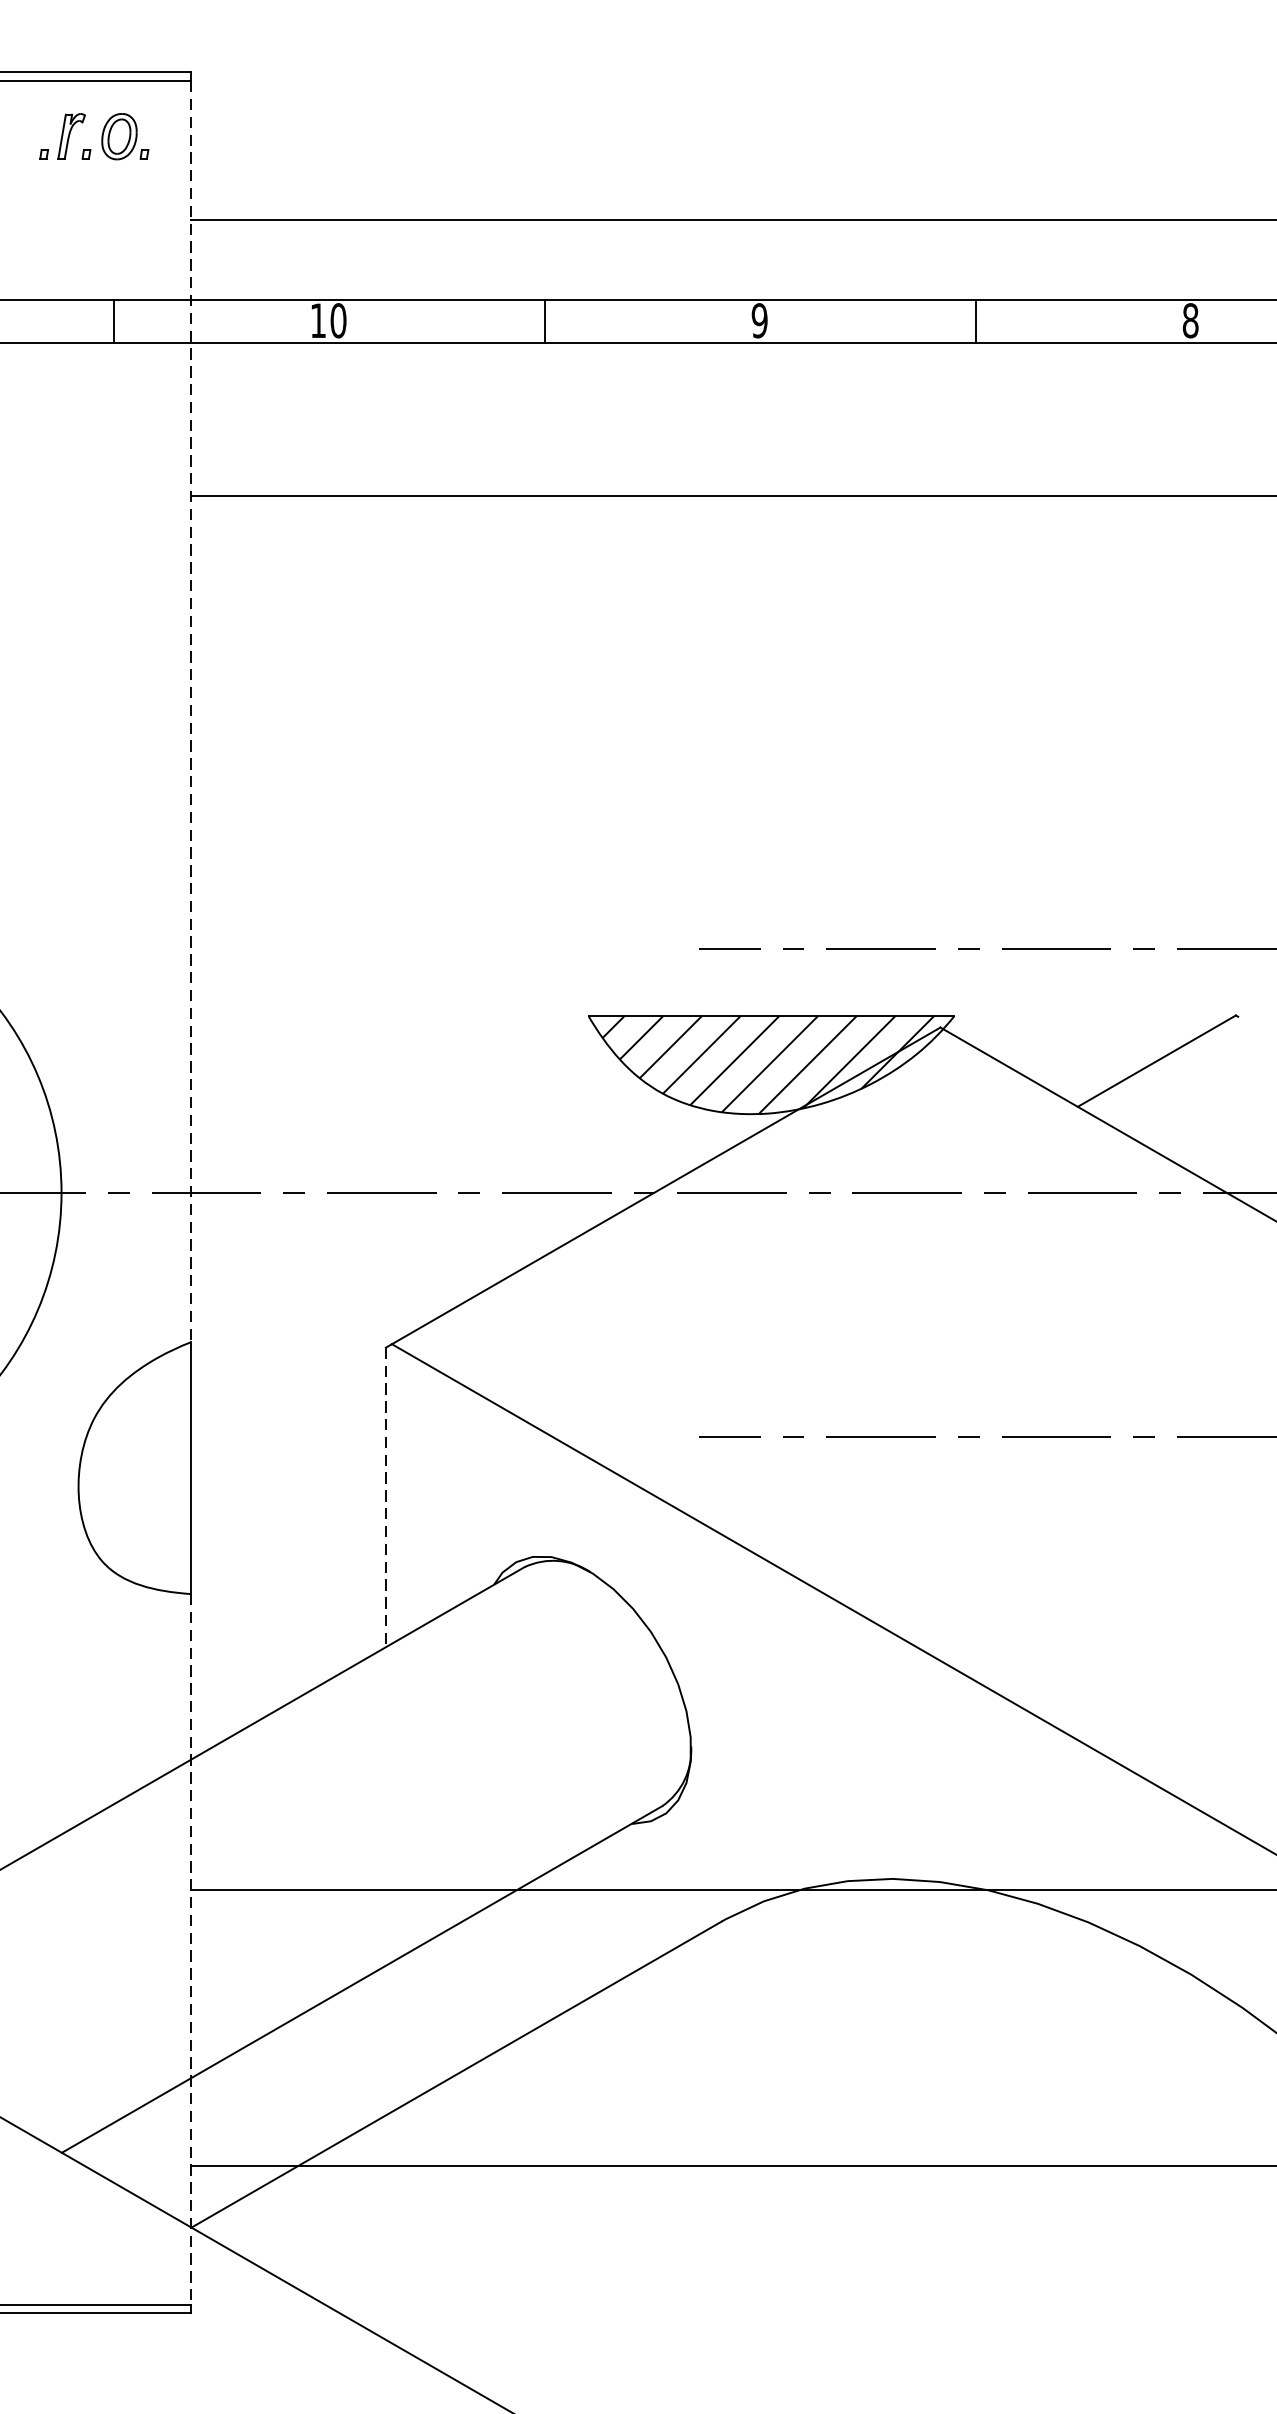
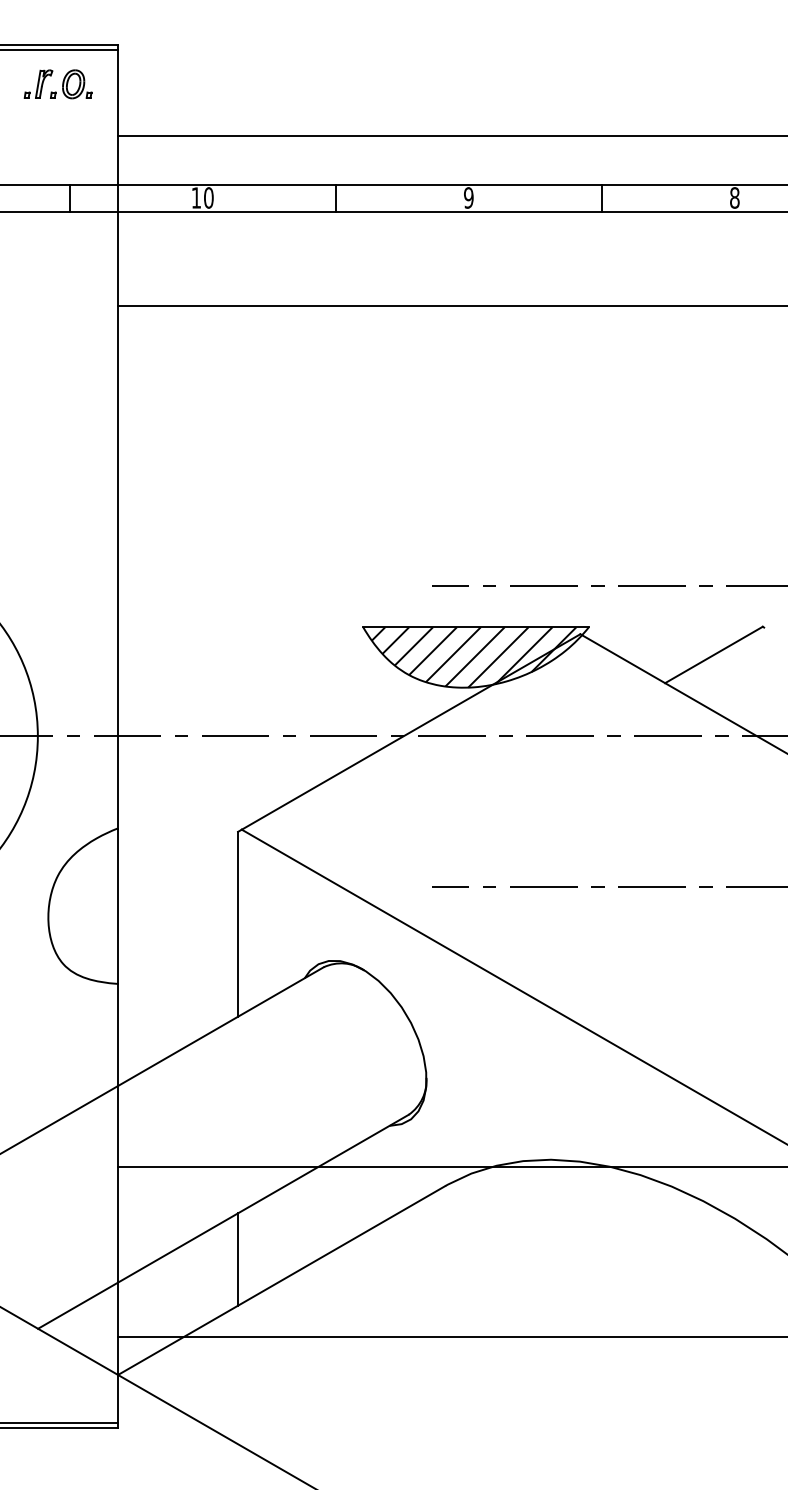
line: (190, 712) -> (117, 439), dashed -> solid
line: (386, 1497) -> (238, 924), dashed -> solid
line: (190, 1949) -> (117, 1203), dashed -> solid
line: (386, 2040) -> (238, 1259), added

